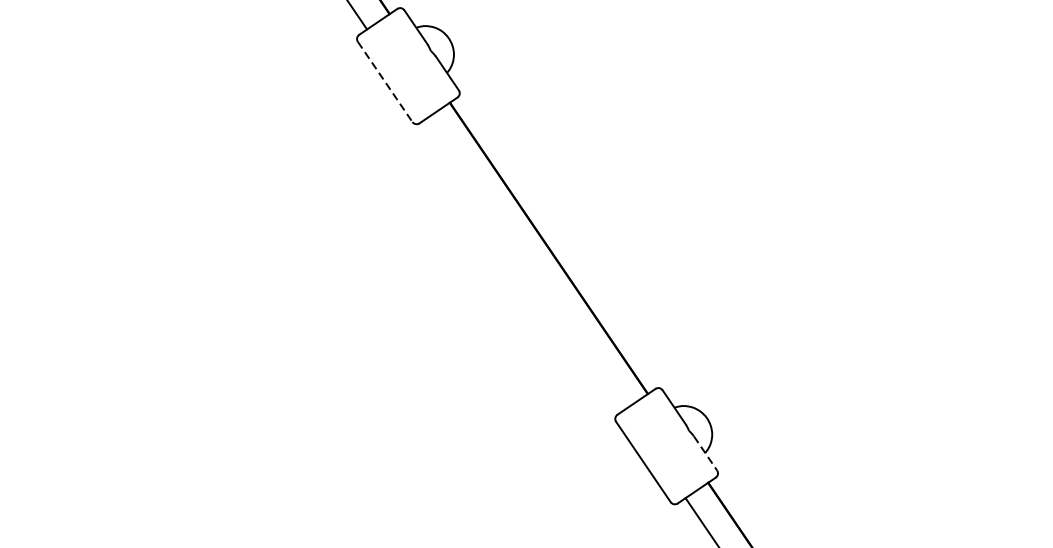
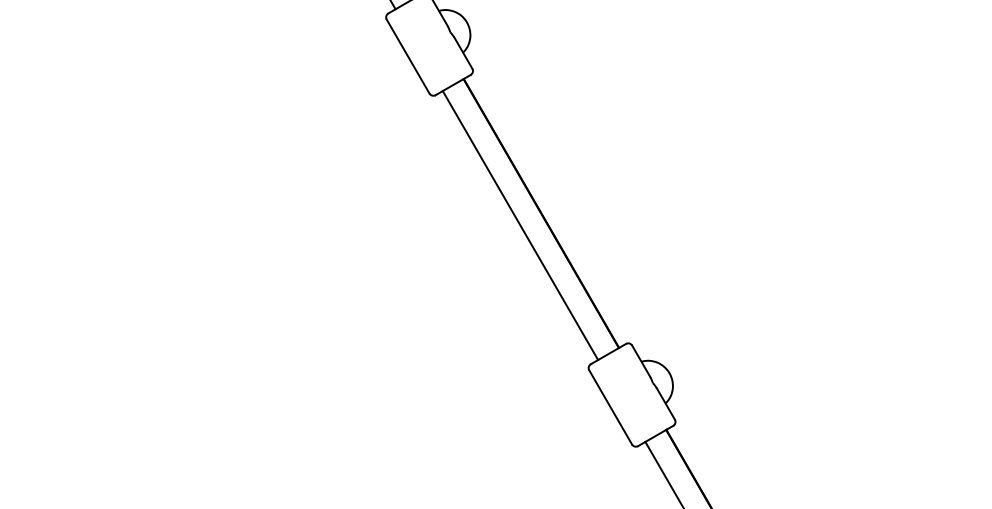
line: (385, 81) -> (408, 56), dashed -> solid
line: (526, 263) -> (520, 225), added
line: (706, 454) -> (666, 404), dashed -> solid

